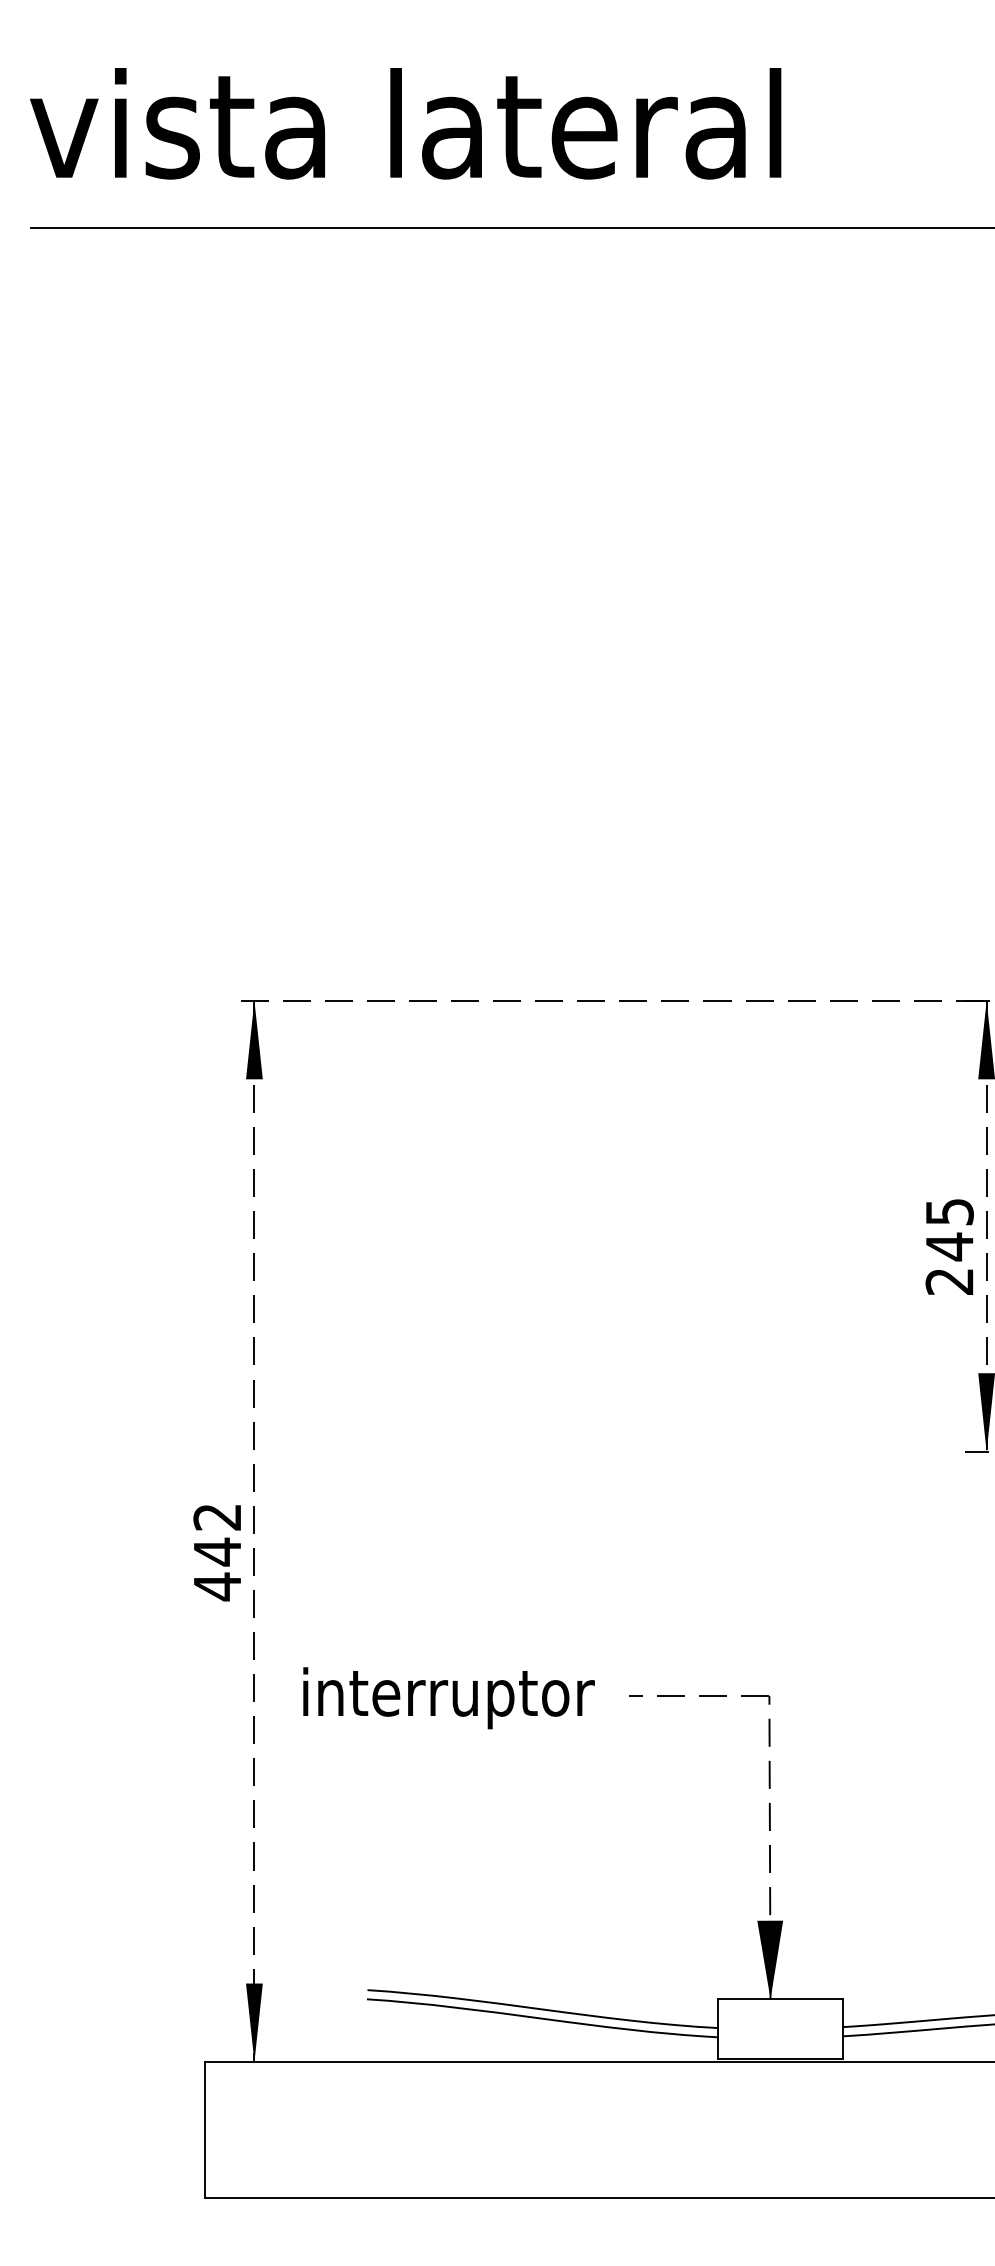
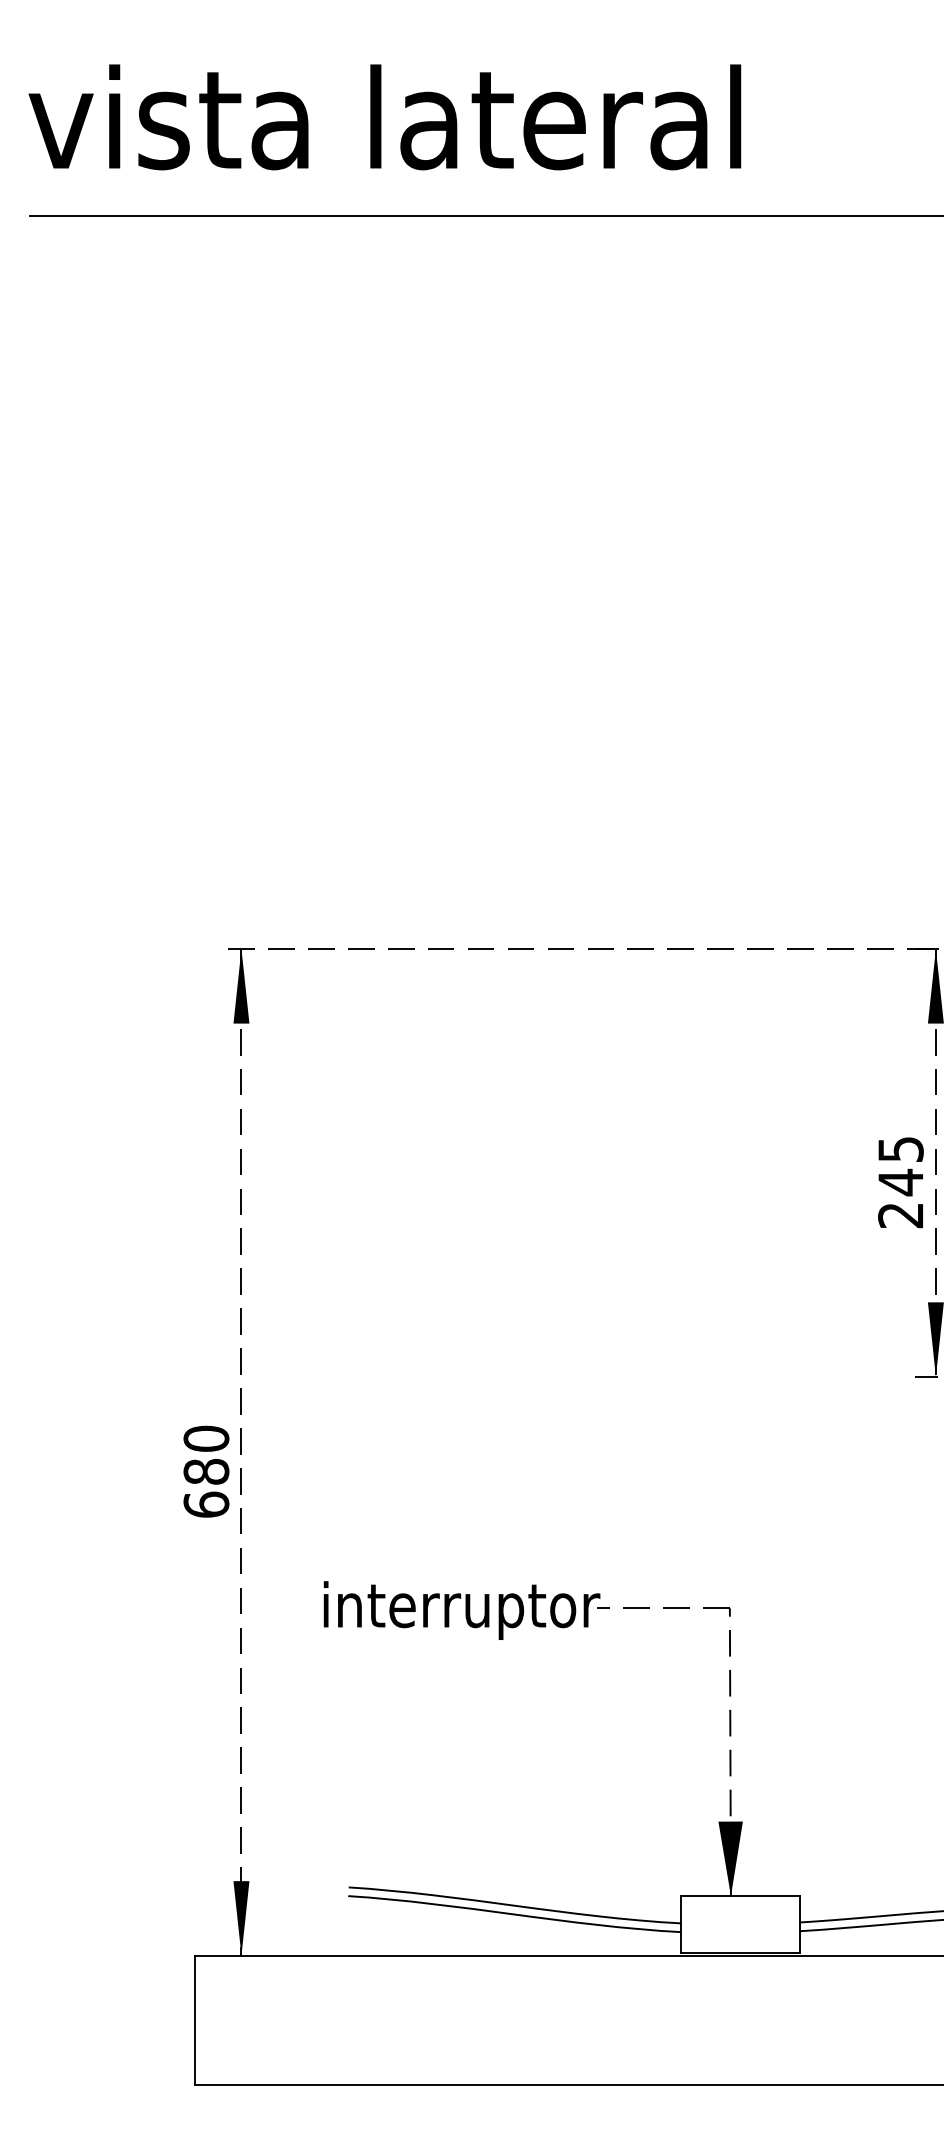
text: (217, 1551) -> (206, 1471), 442 -> 680
text: (448, 1698) -> (461, 1610), moved

